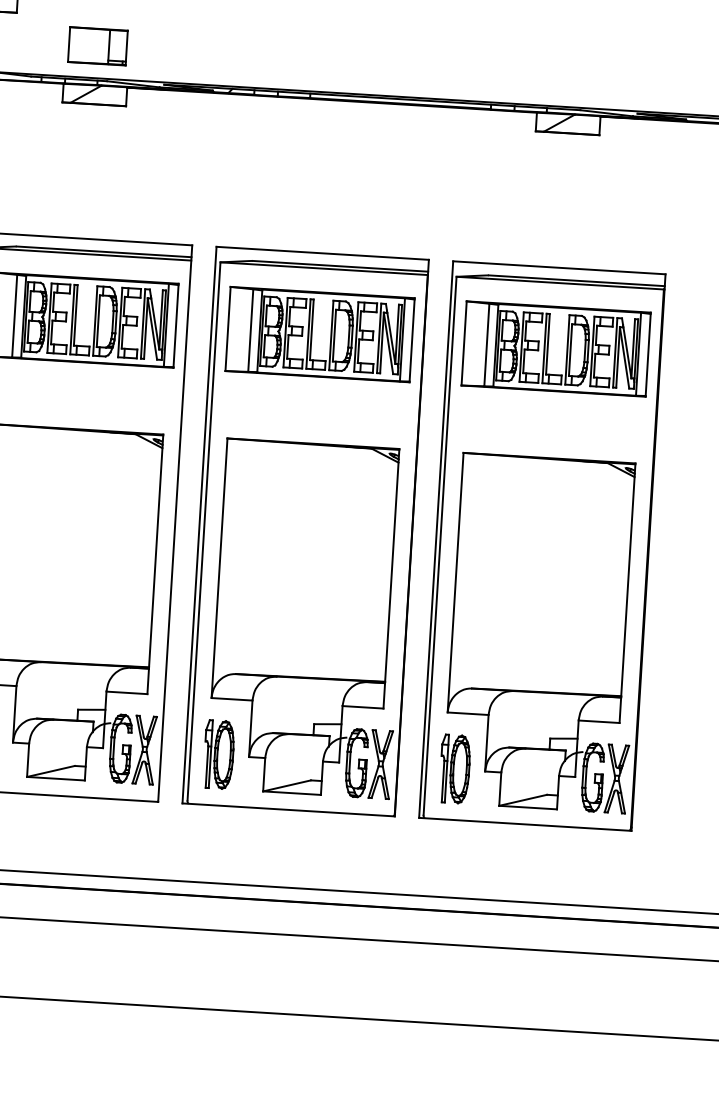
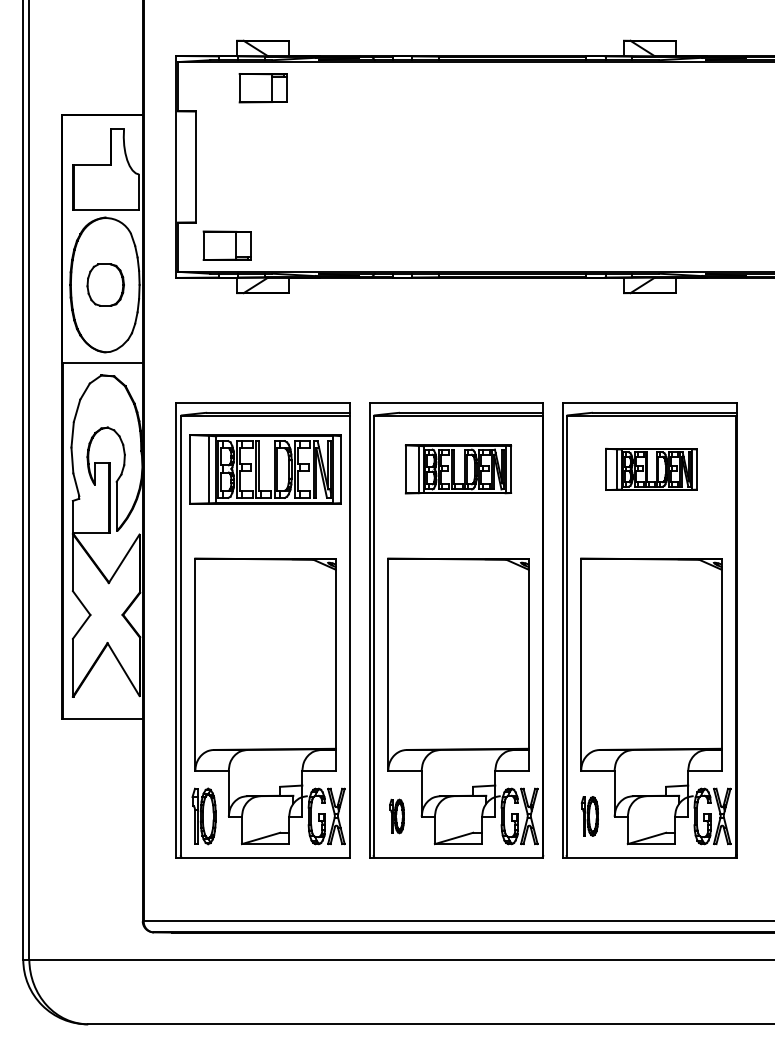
part: (97, 45) -> (226, 245), moved
part: (320, 334) -> (458, 469), size x0.7
part: (556, 349) -> (651, 469), size x0.6
part: (218, 754) -> (396, 816), size x0.6
part: (454, 769) -> (589, 816), size x0.7

